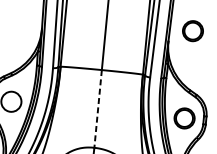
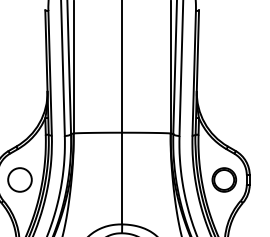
part: (193, 30) -> (224, 76), removed
line: (98, 108) -> (122, 178), dashed -> solid

